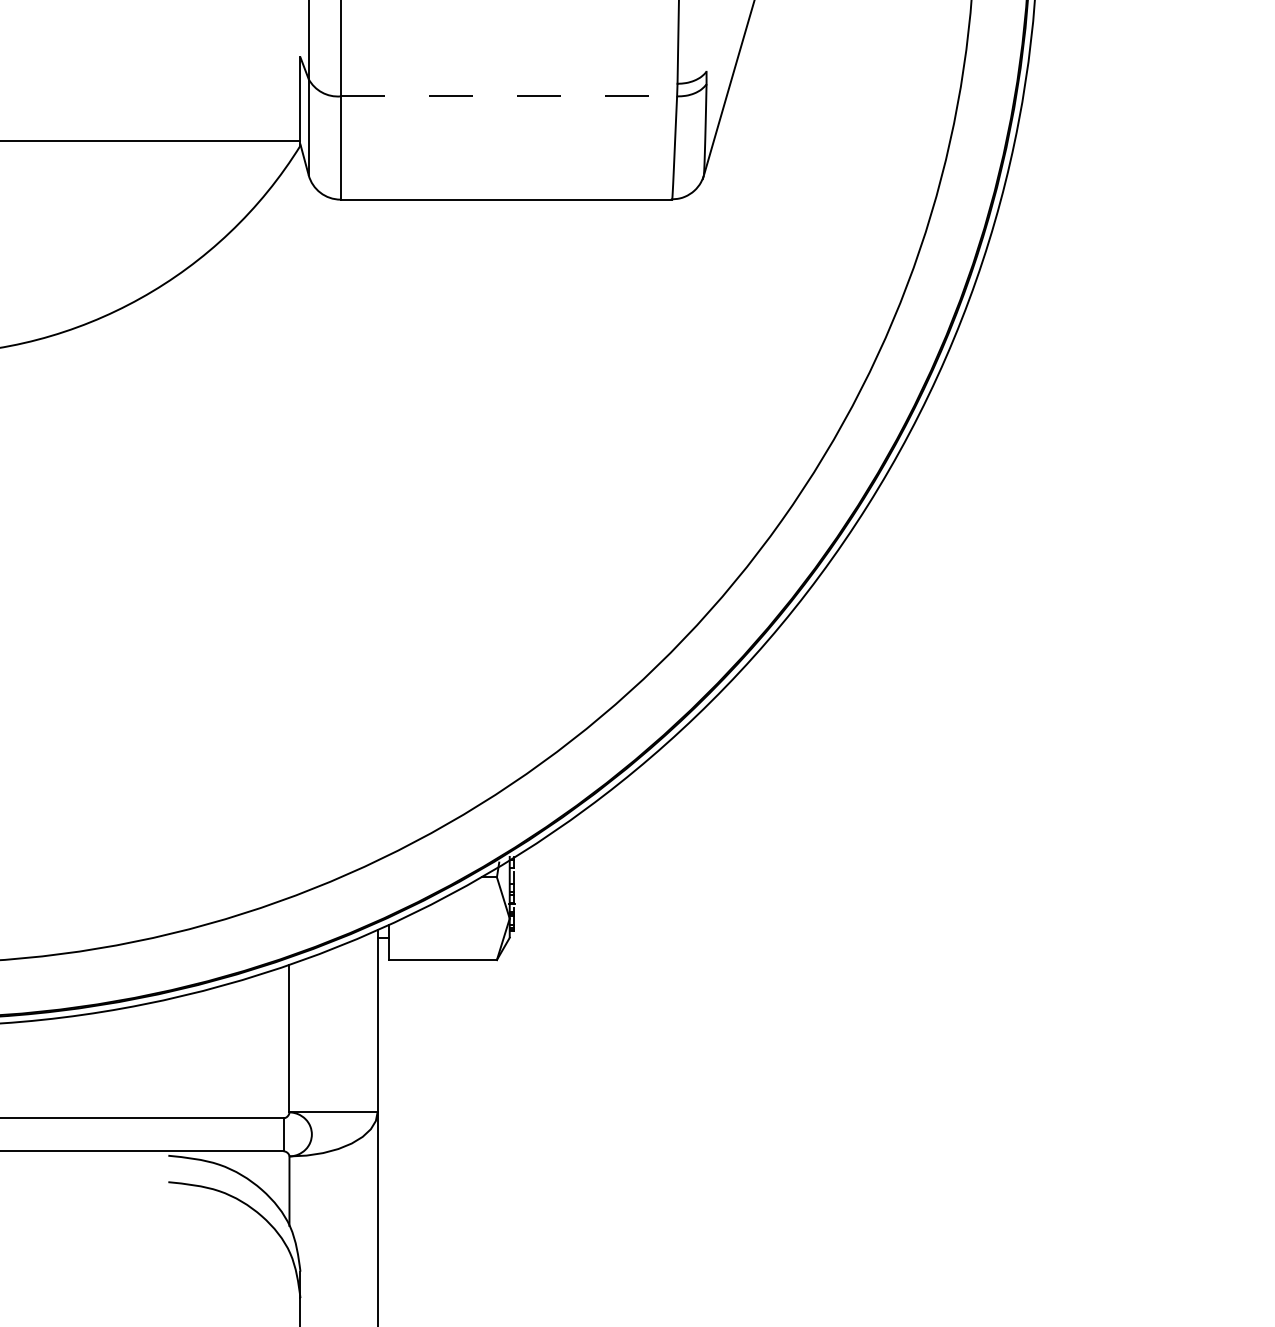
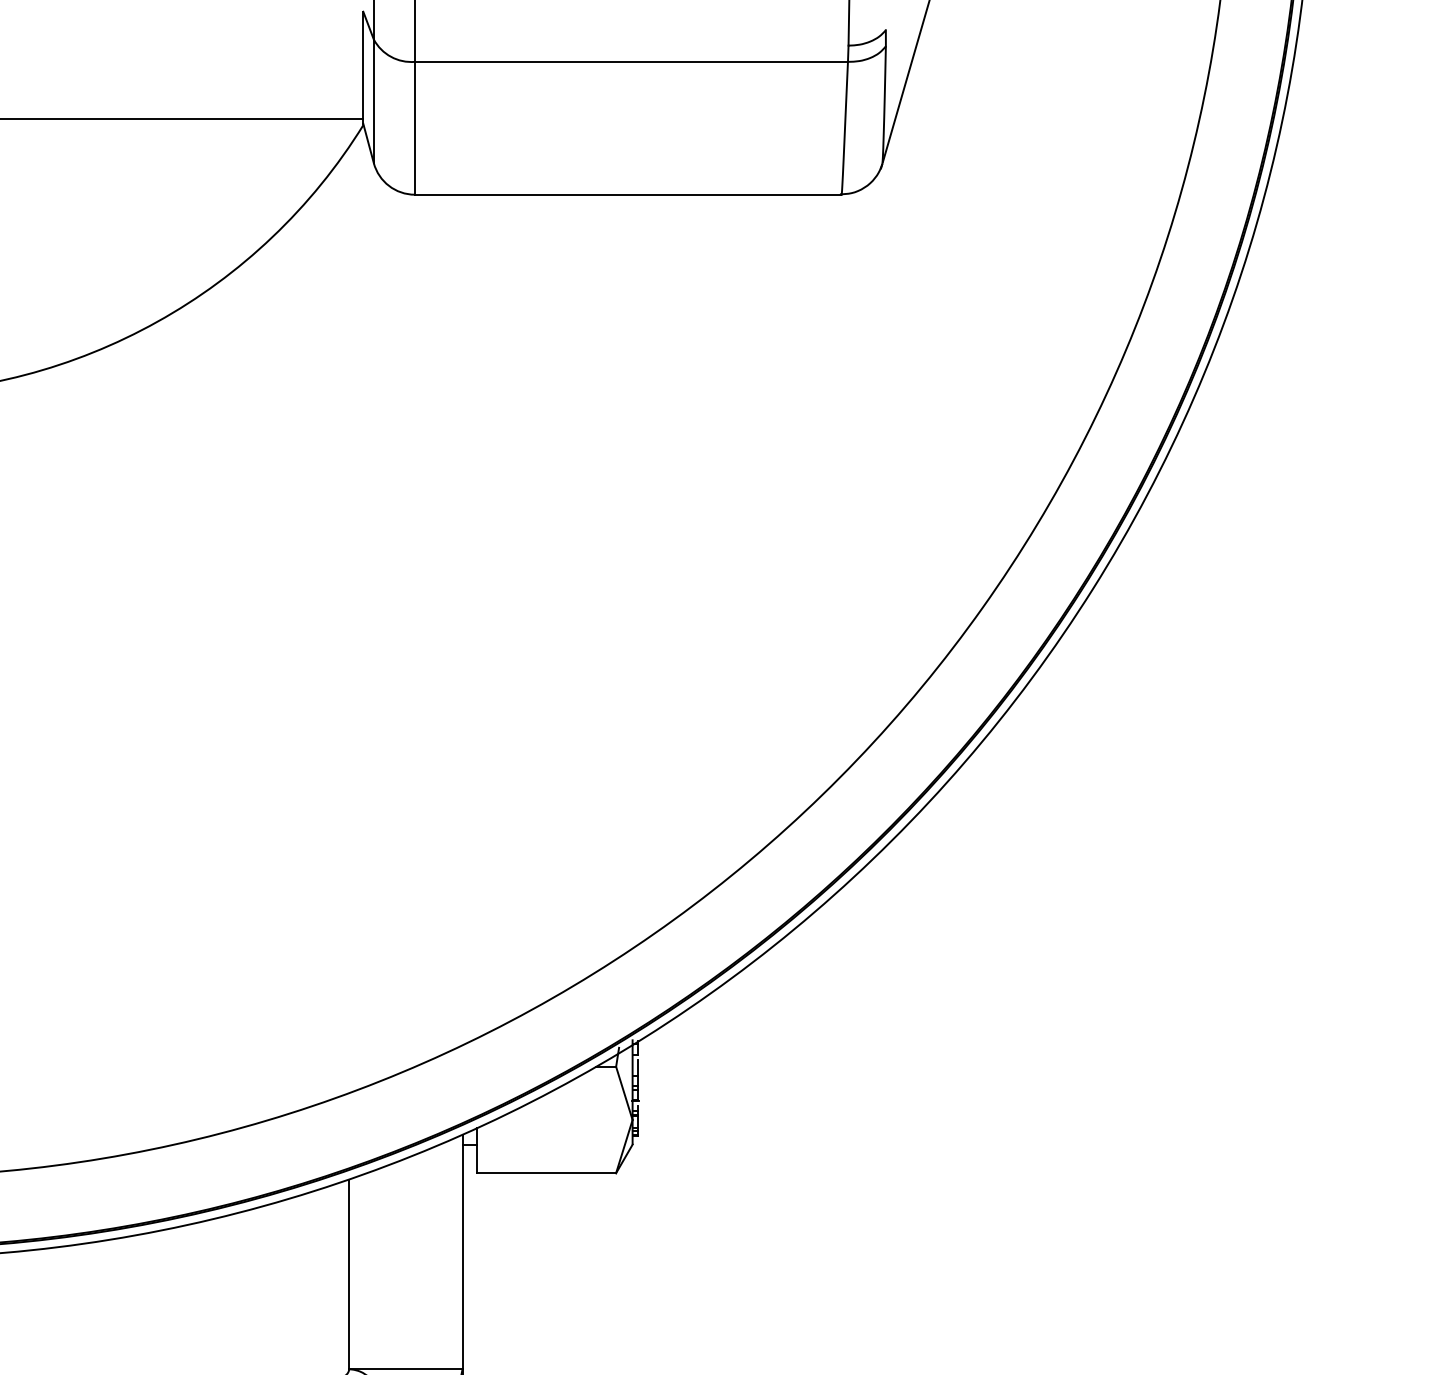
line: (509, 96) -> (632, 61), dashed -> solid

